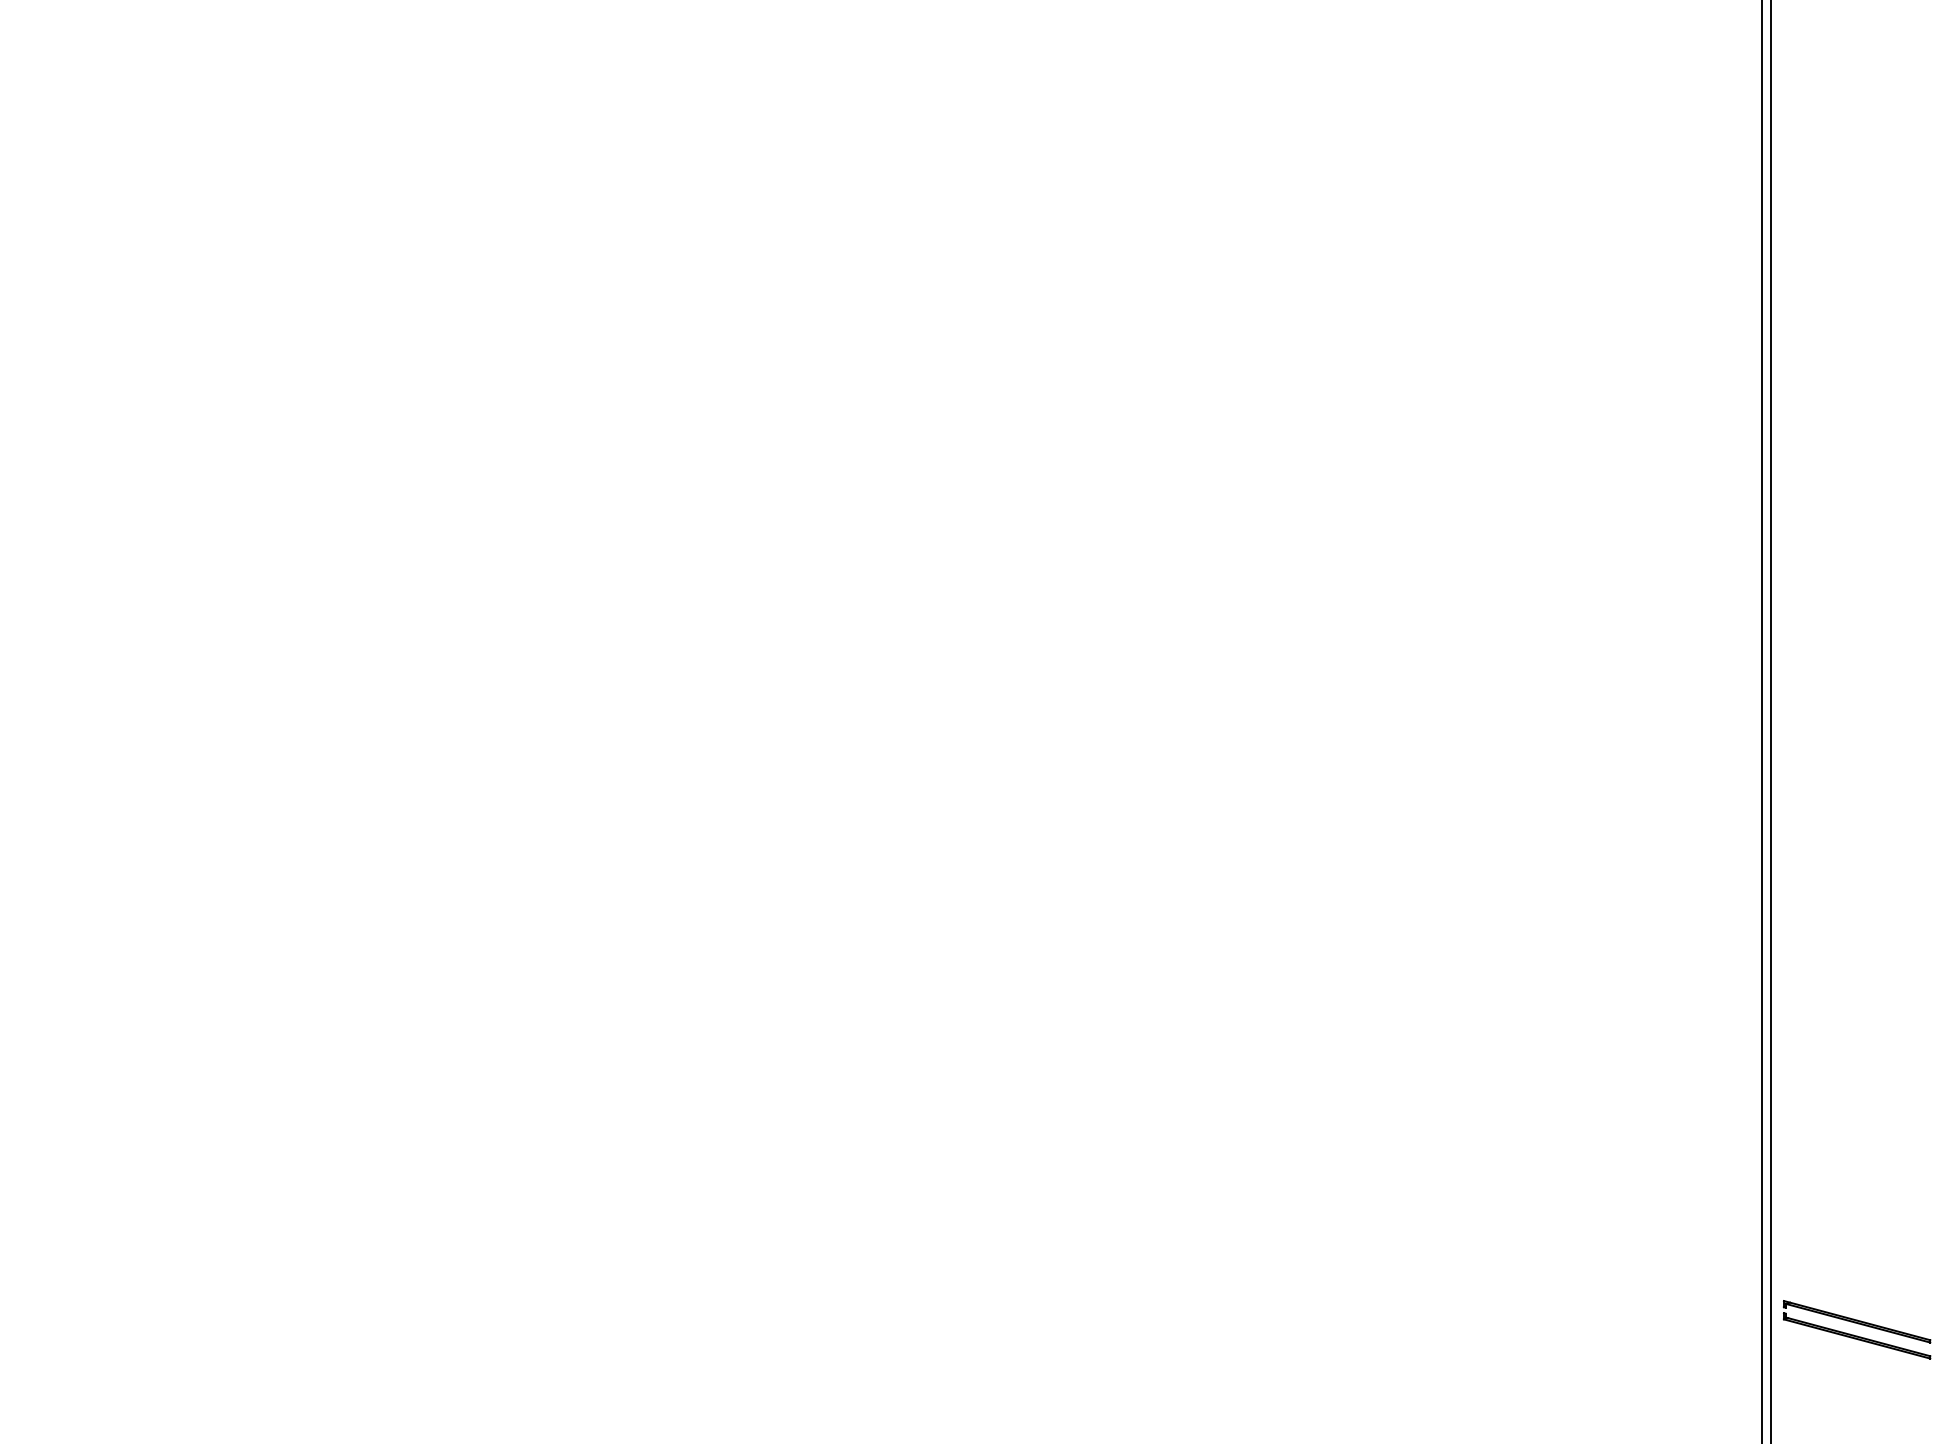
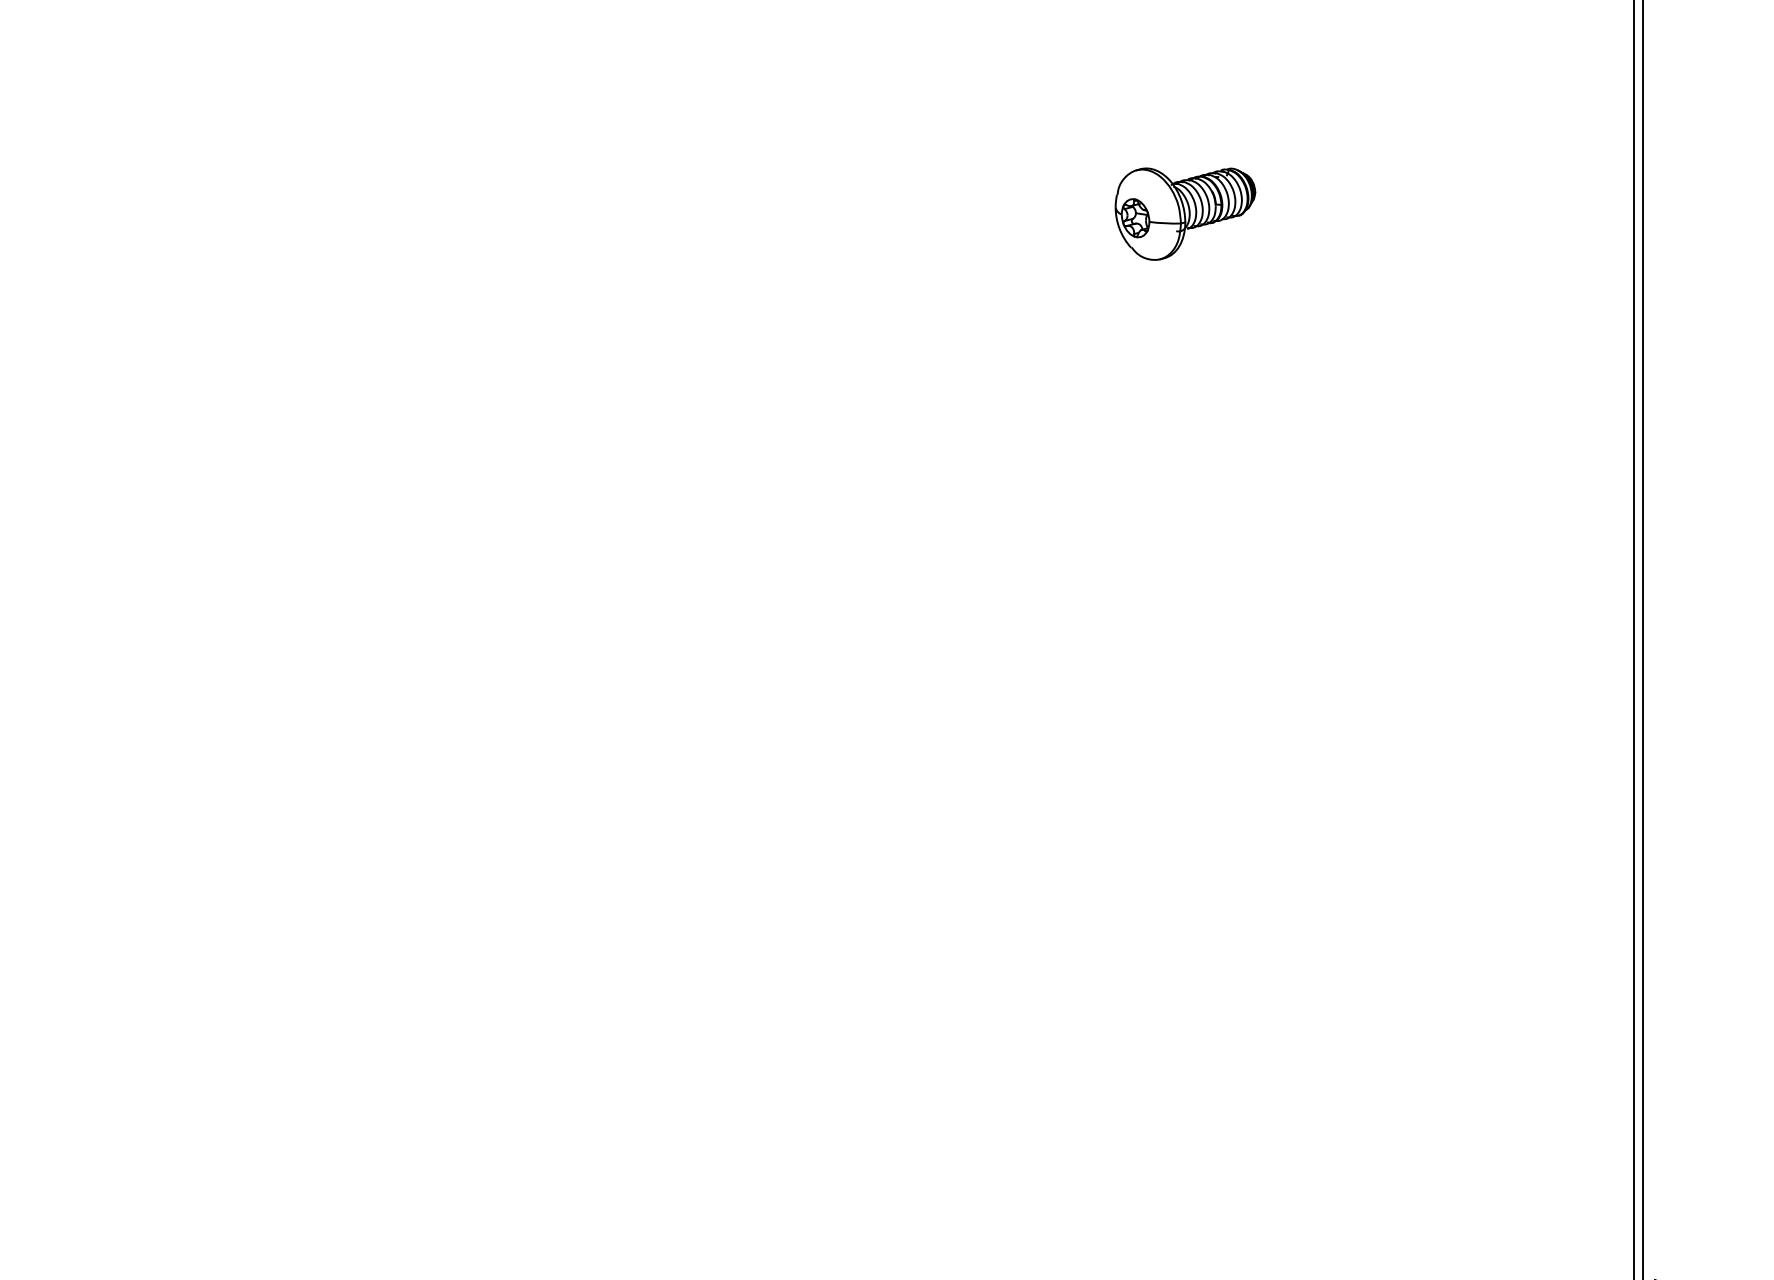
part: (1293, 188) -> (1184, 213), added

